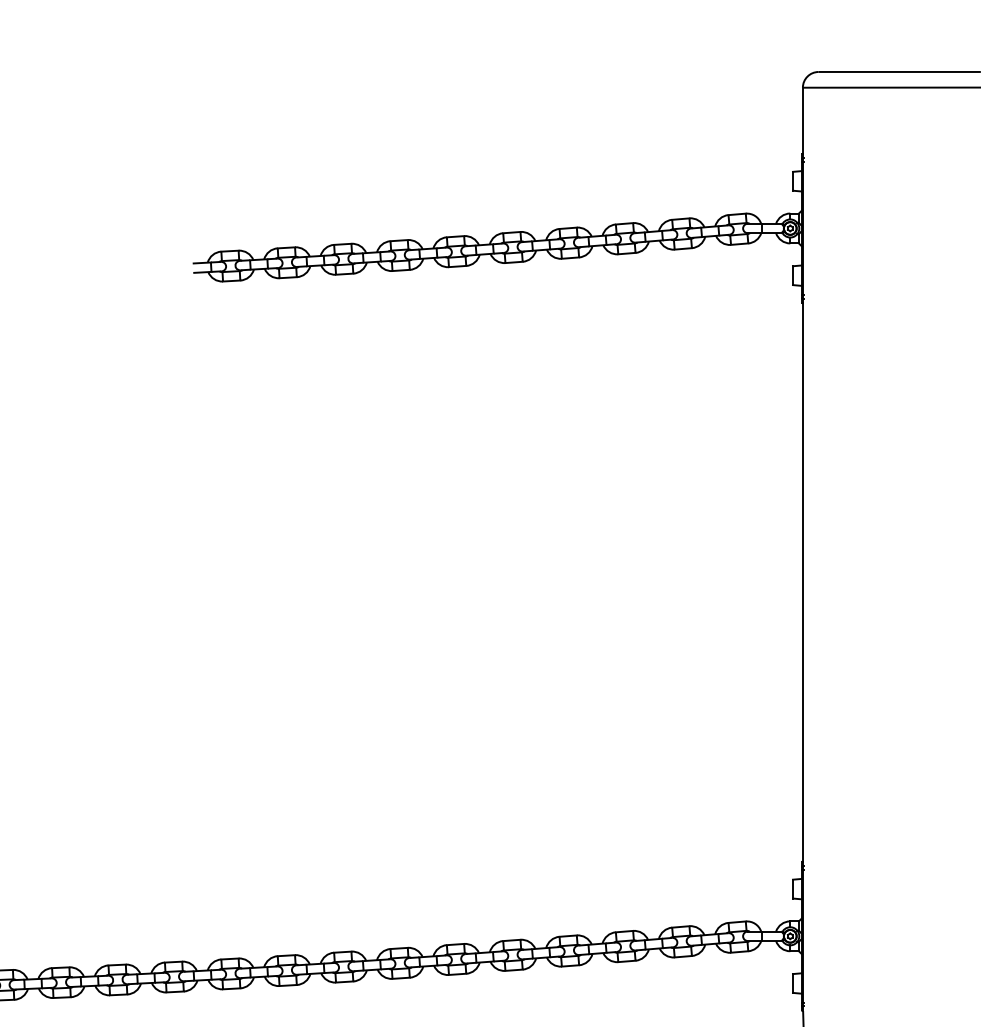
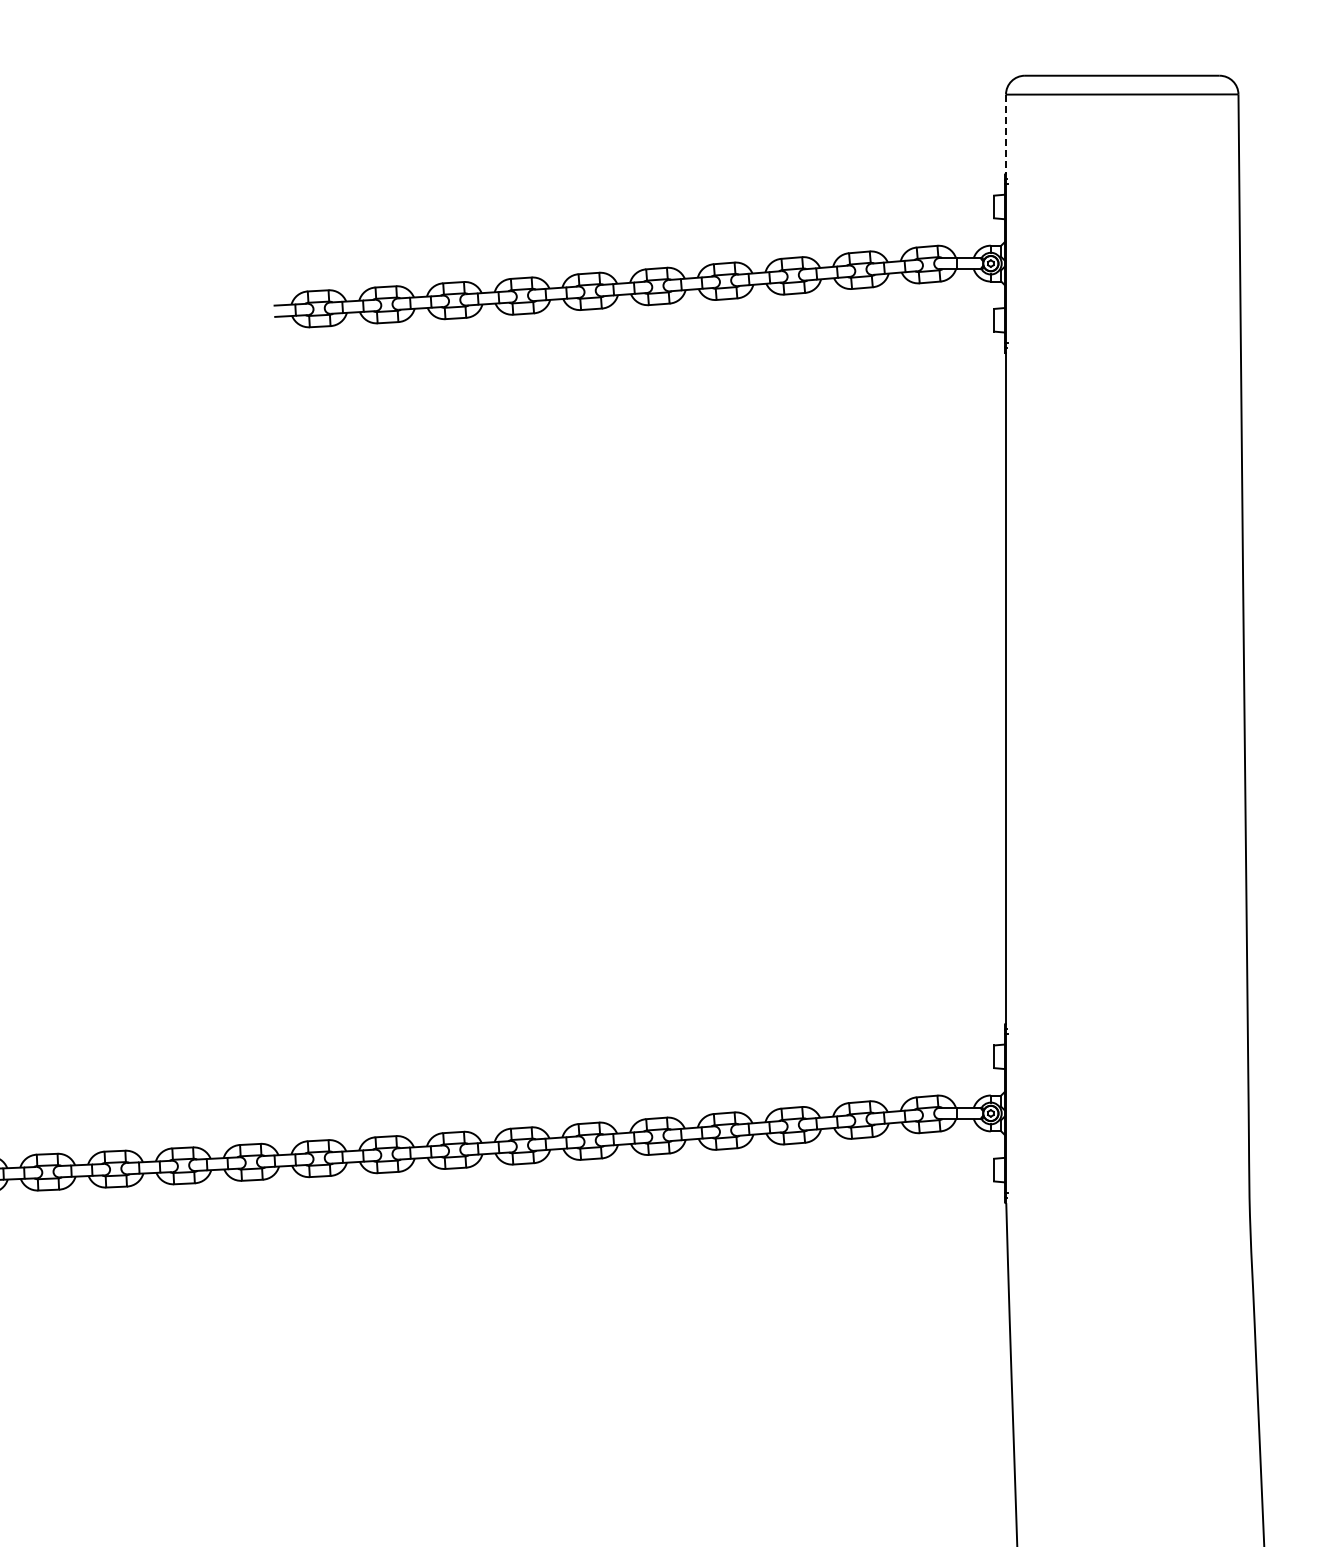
line: (803, 120) -> (1006, 134), solid -> dashed

